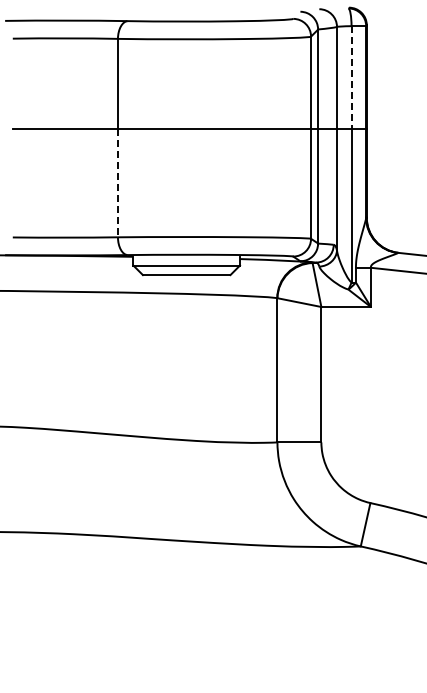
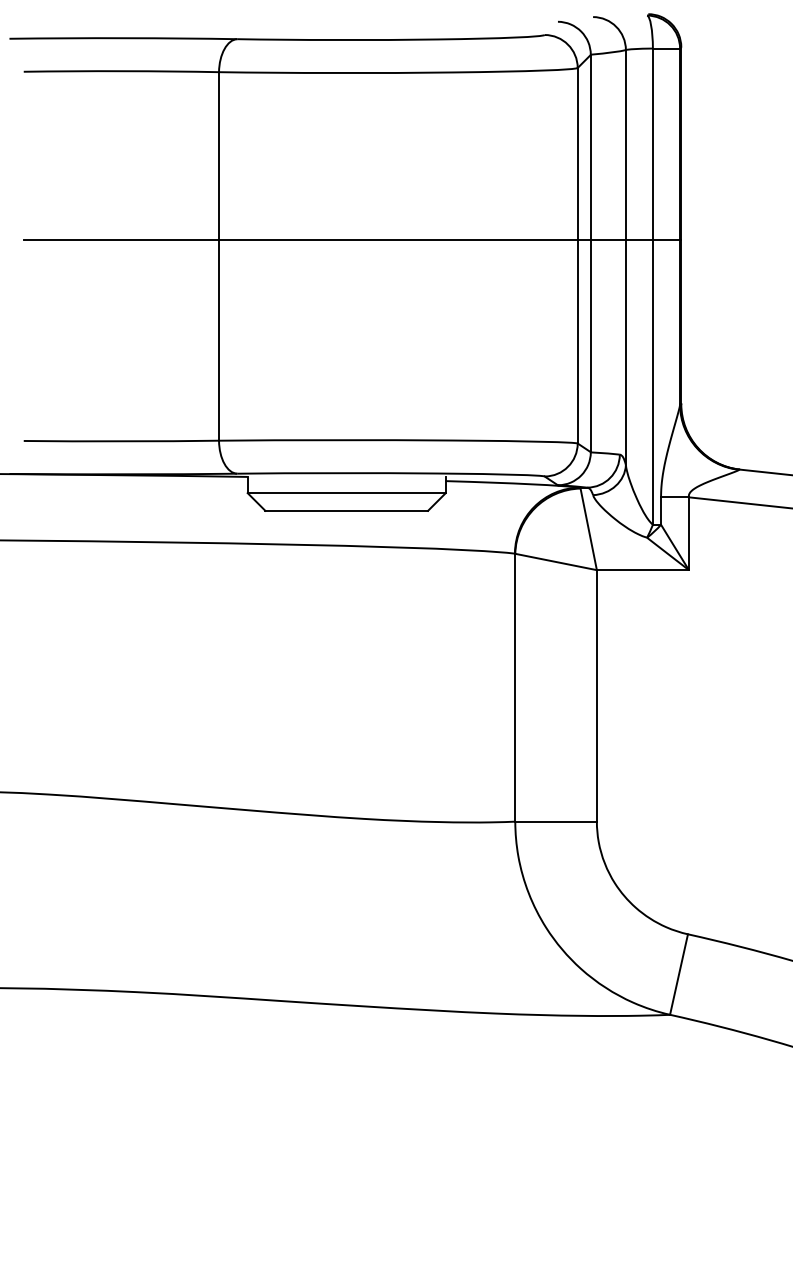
line: (351, 77) -> (652, 143), dashed -> solid
line: (117, 183) -> (218, 340), dashed -> solid

